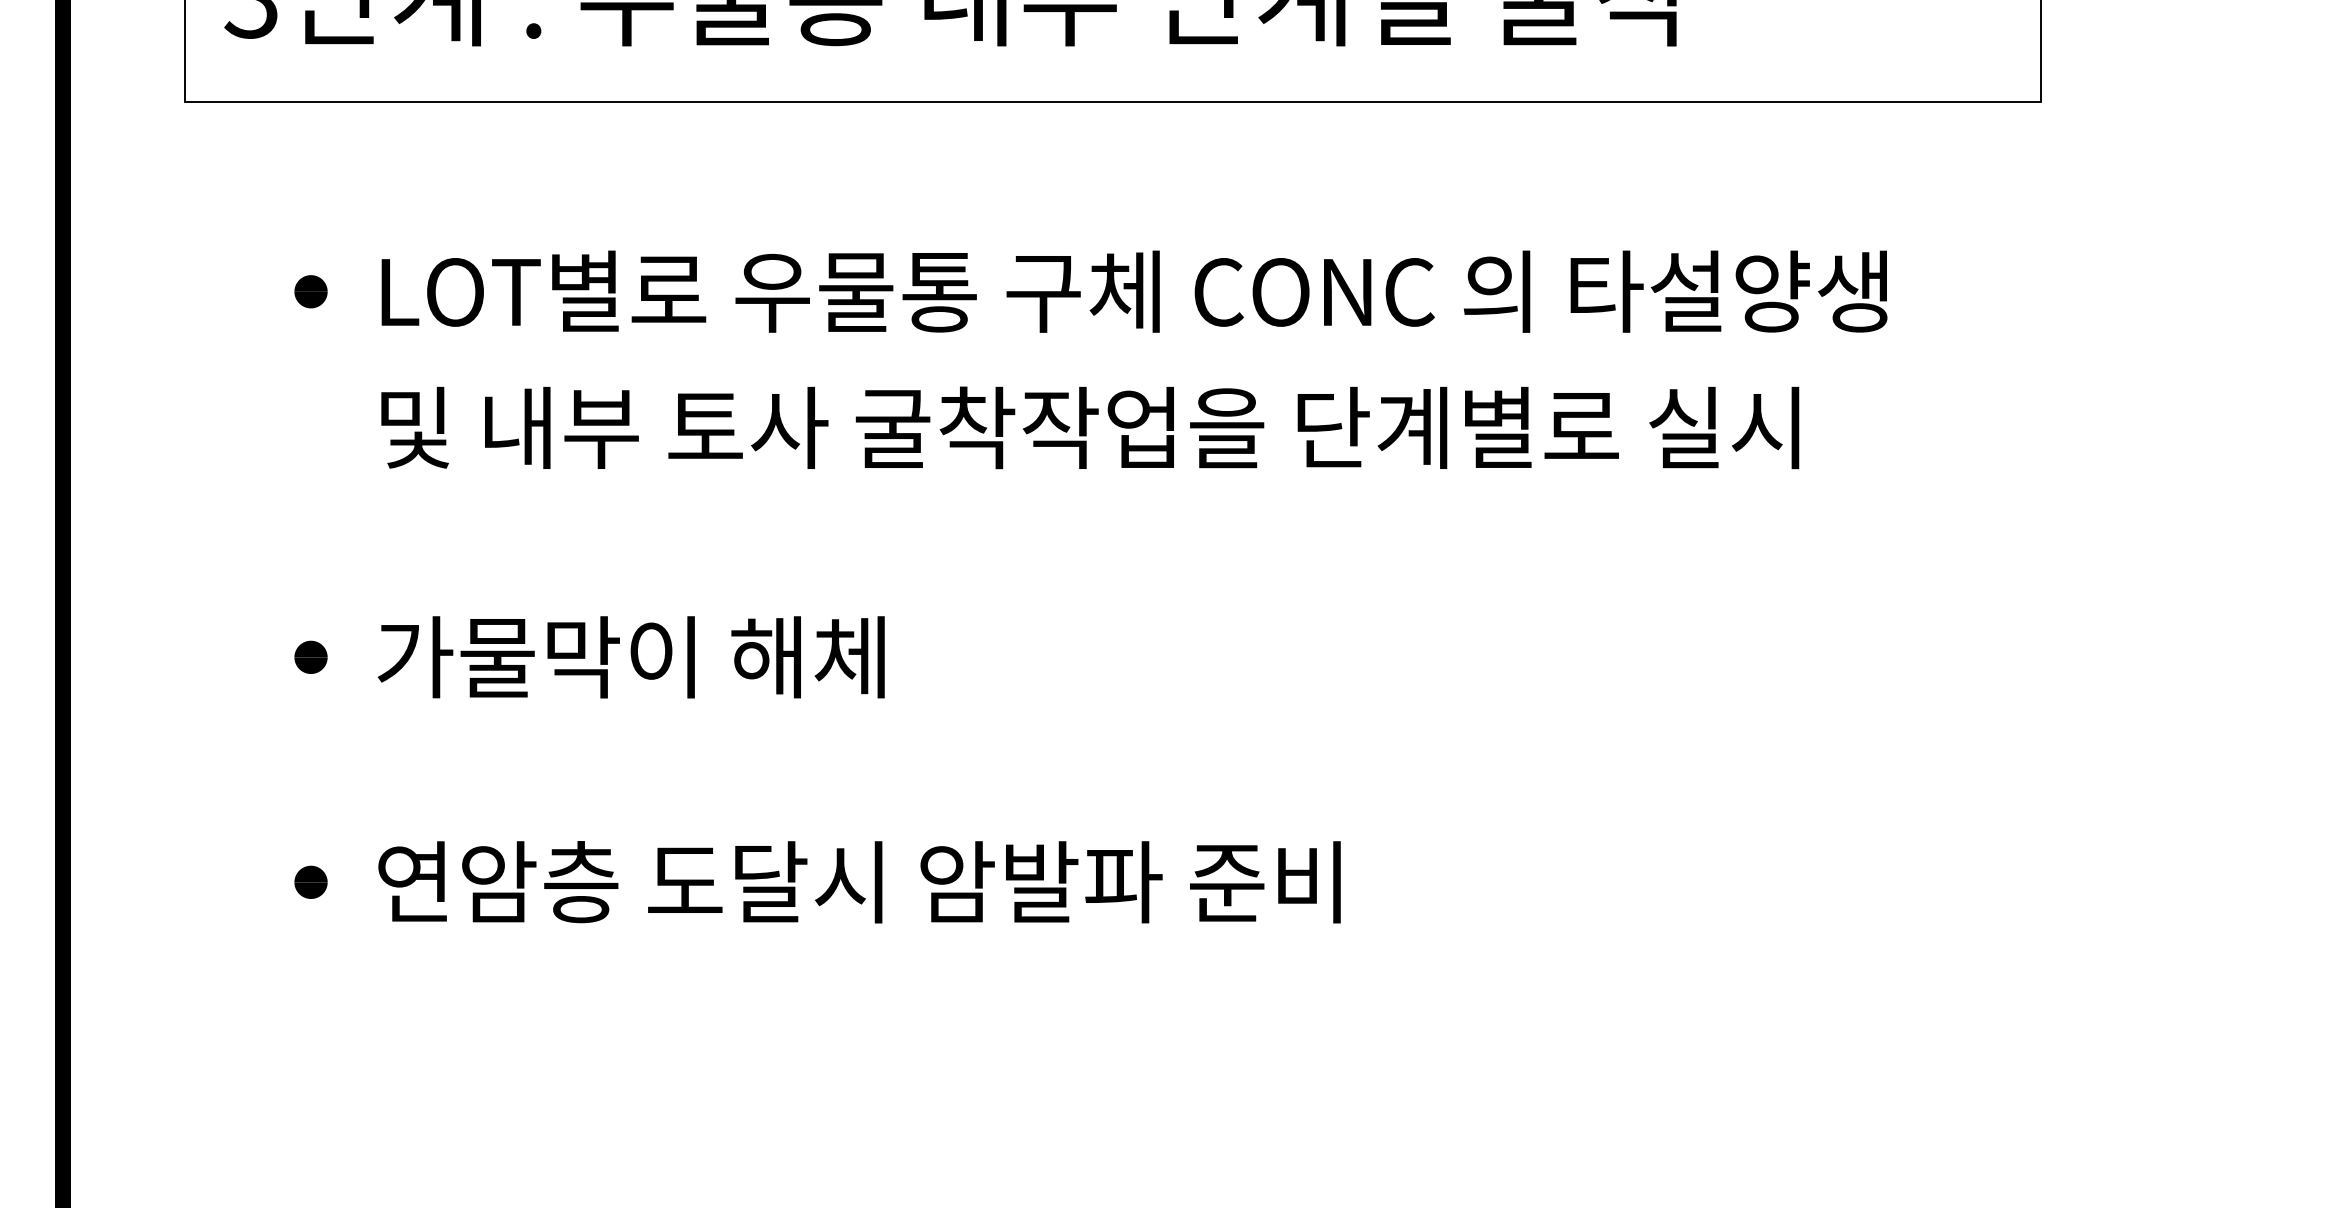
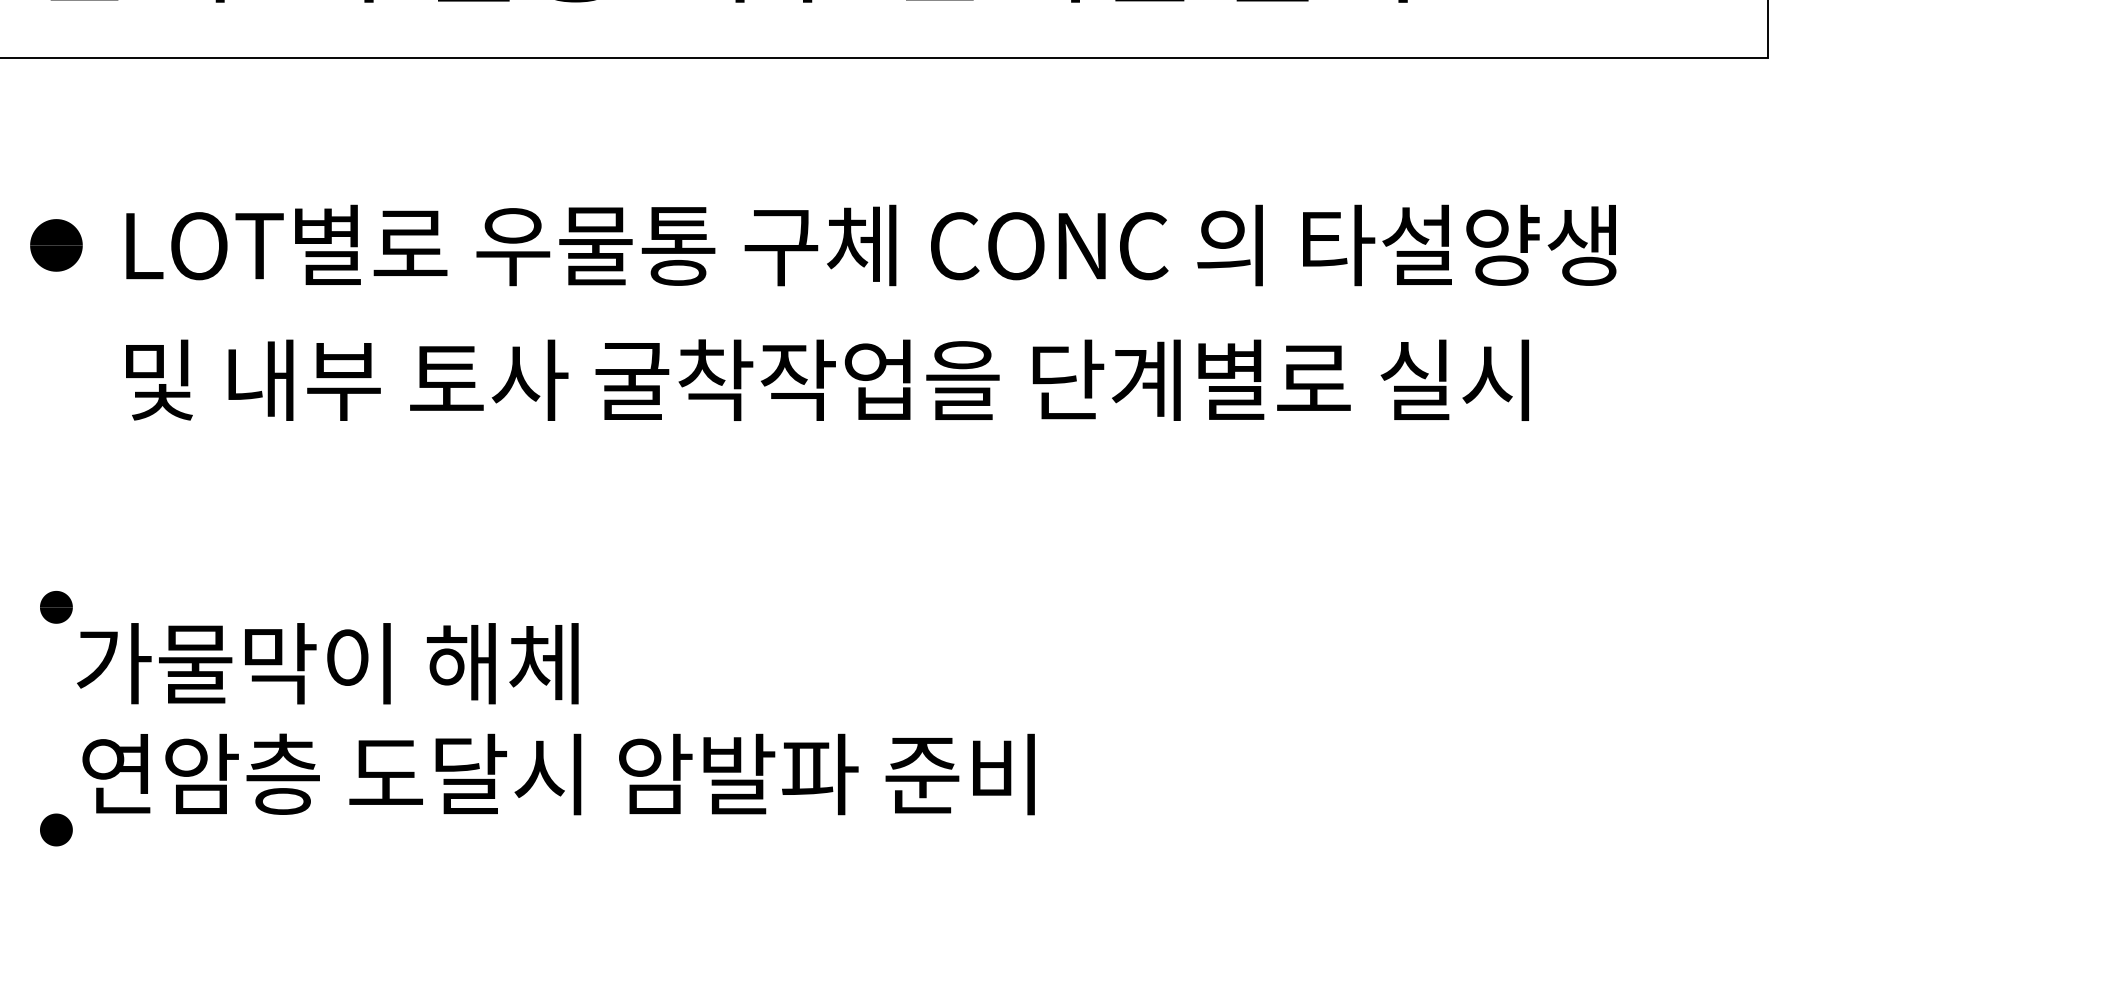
part: (310, 291) -> (55, 245), size x1.6
text: (630, 657) -> (327, 663), moved
text: (859, 882) -> (558, 774), moved

